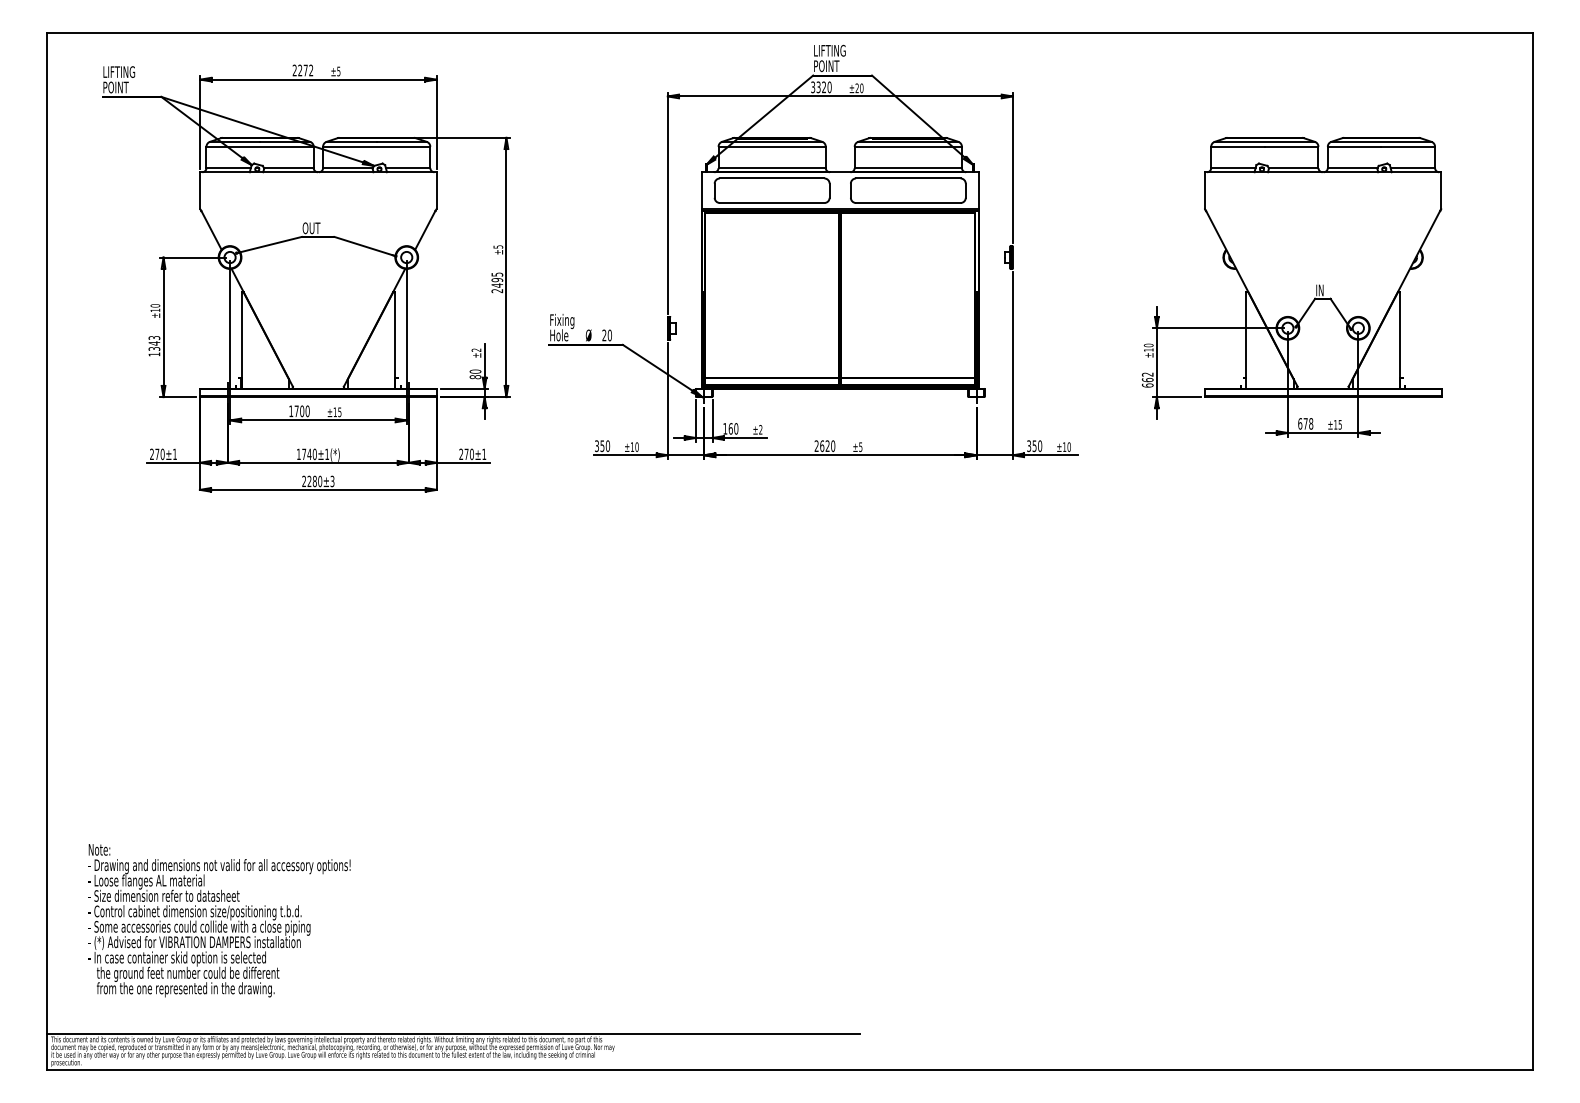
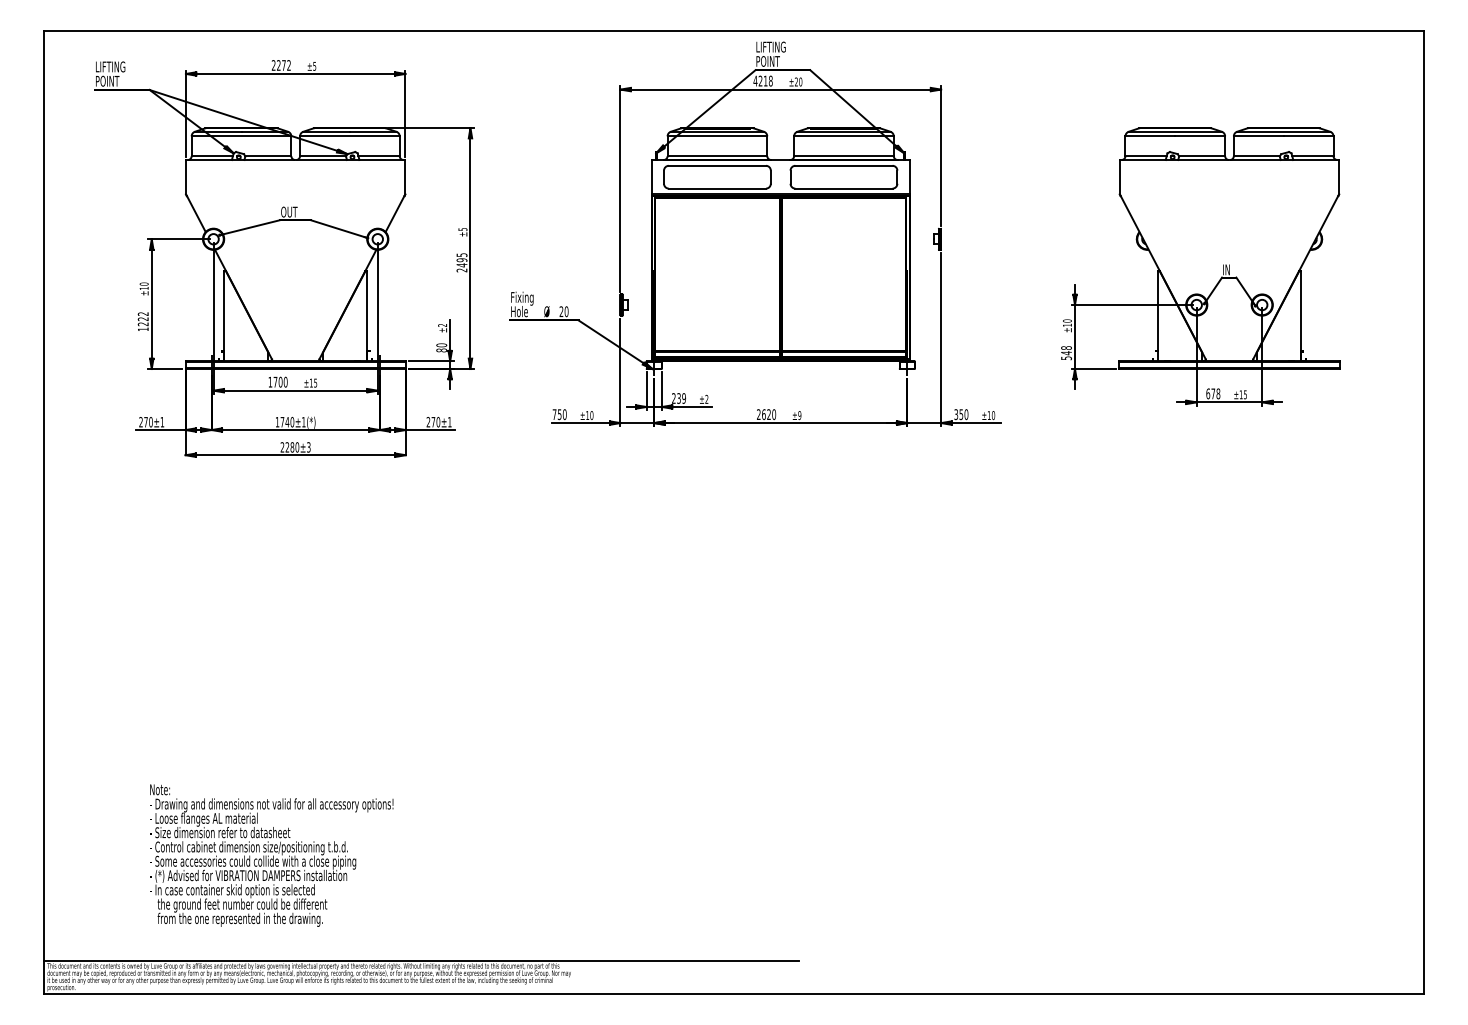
text: (820, 87) -> (762, 81), 3320 -> 4218
text: (154, 343) -> (143, 319), 1343 -> 1222
text: (1147, 379) -> (1066, 352), 662 -> 548
text: (730, 428) -> (678, 398), 160 -> 239
text: (596, 446) -> (554, 414), 350 -> 750
text: (860, 446) -> (799, 414), ±5 -> ±9
text: (219, 920) -> (271, 855), moved

